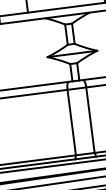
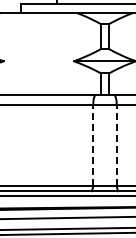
line: (90, 120) -> (116, 145), solid -> dashed
line: (71, 122) -> (93, 145), solid -> dashed

